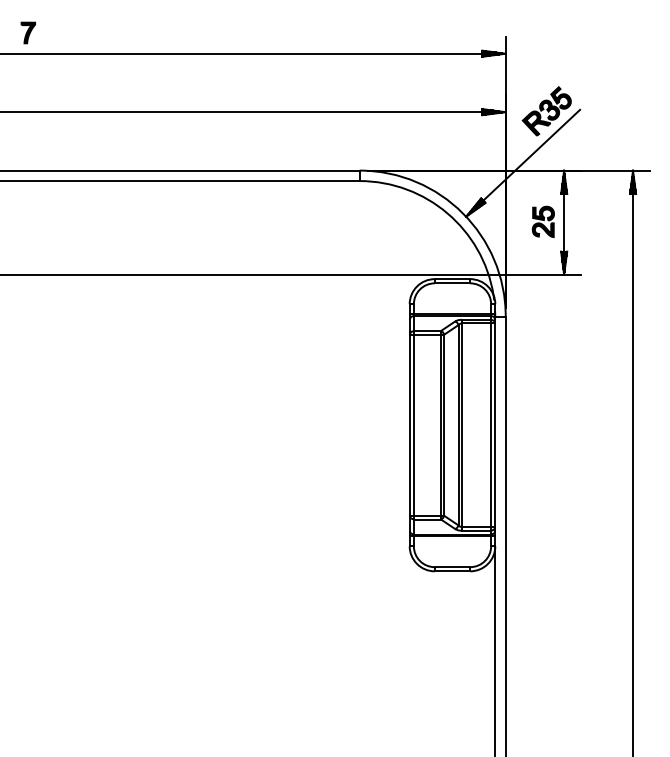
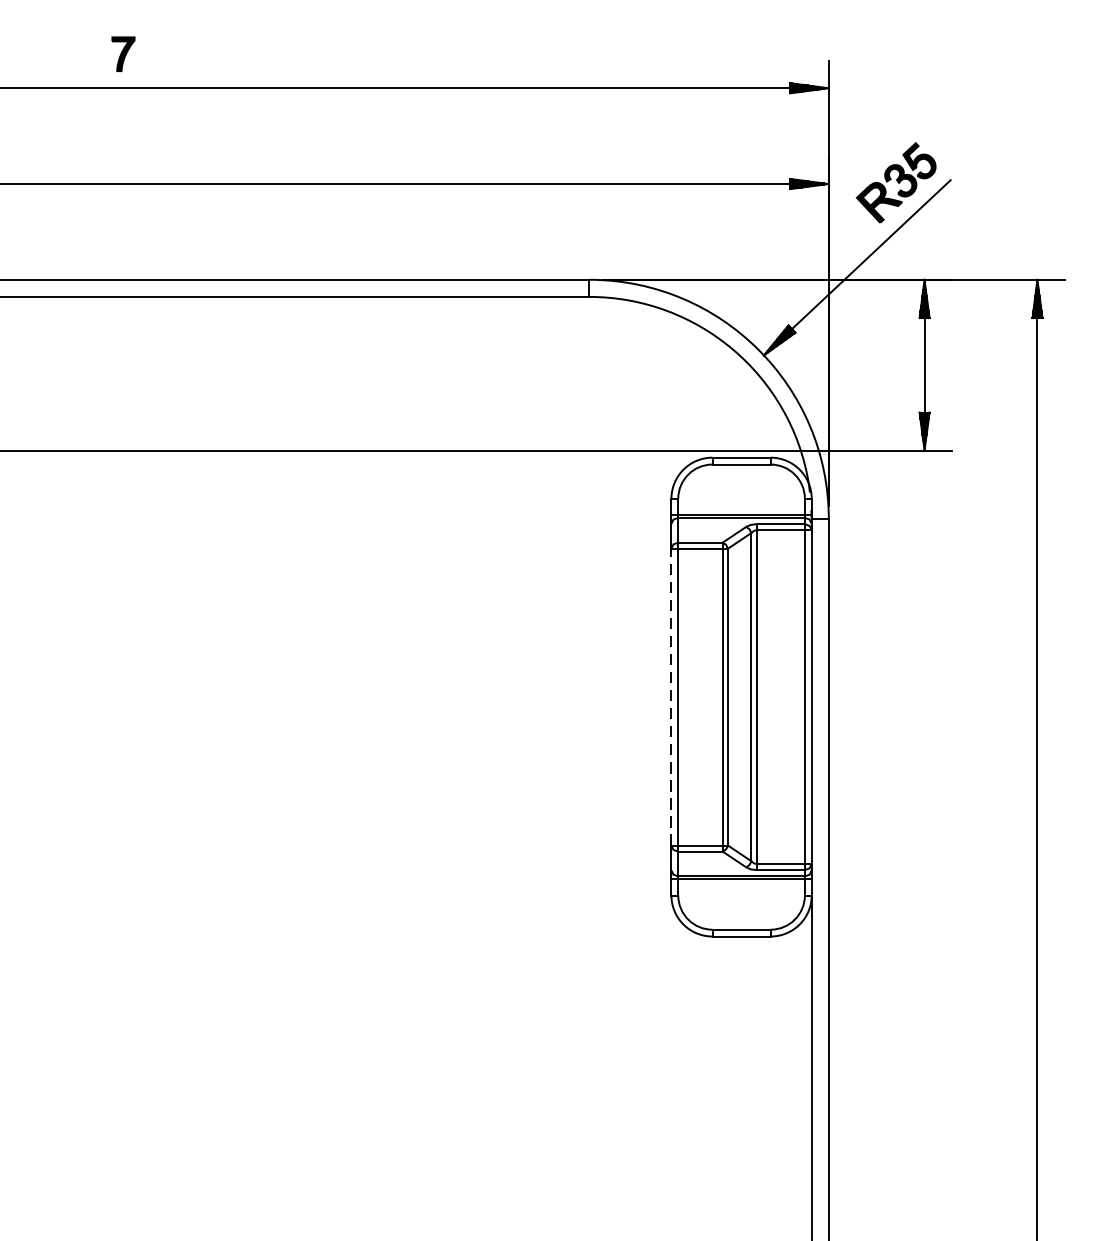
part: (27, 32) -> (122, 53), moved
part: (542, 221) -> (889, 363), removed
line: (409, 425) -> (671, 697), solid -> dashed

